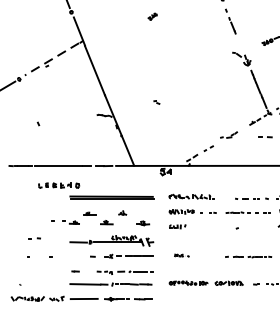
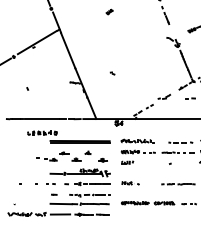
line: (52, 59) -> (37, 42), dashed -> solid
part: (34, 237) -> (50, 183), moved
part: (181, 255) -> (130, 183), size x1.67

